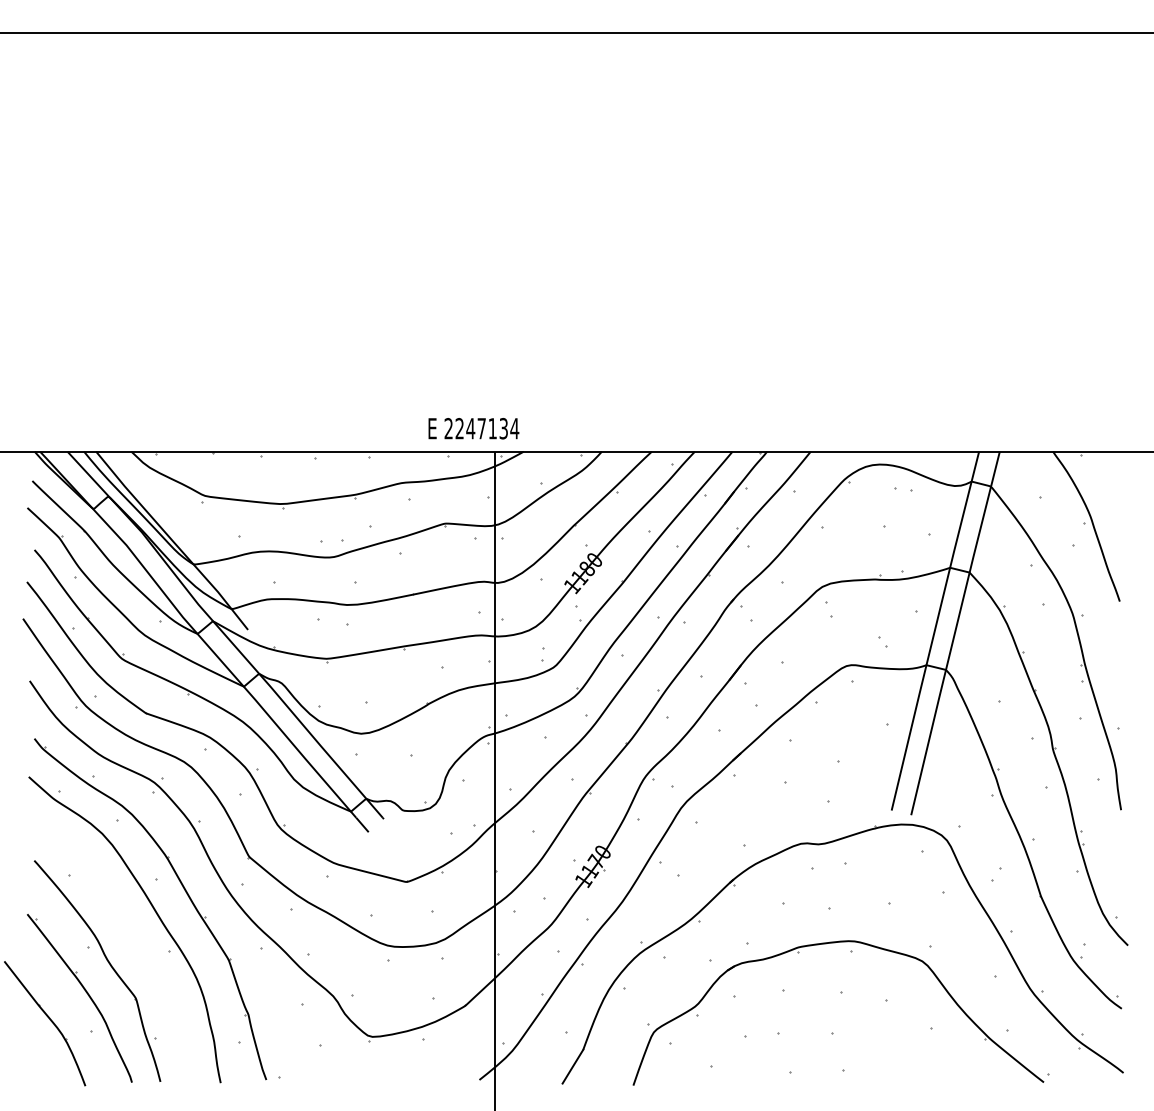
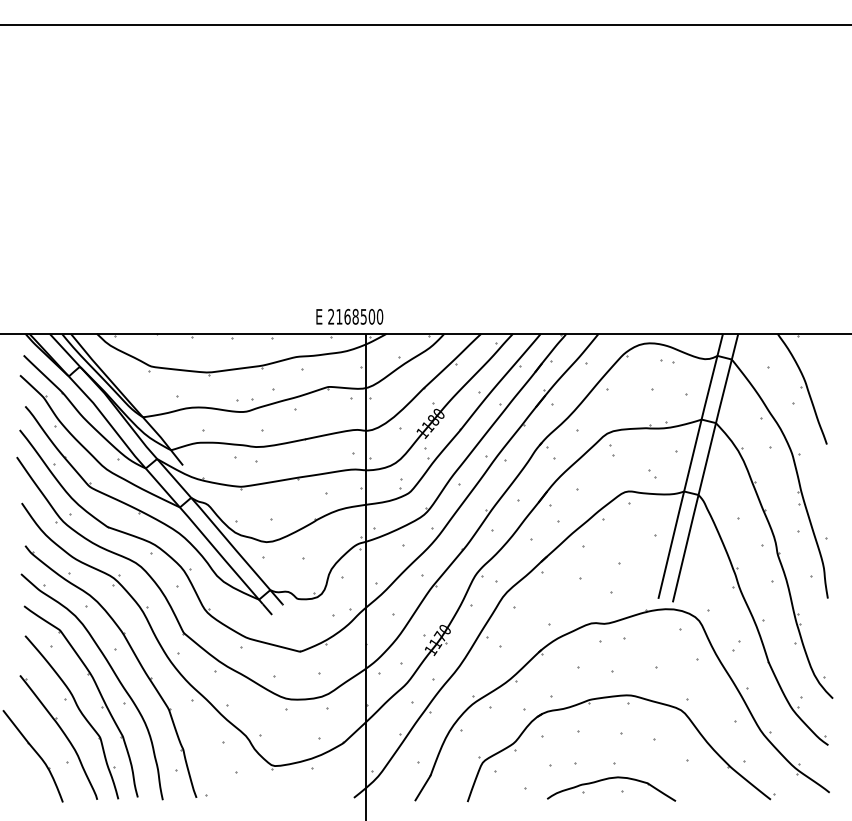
text: (487, 428) -> (359, 316), 2247134 -> 2168500
part: (134, 937) -> (99, 692), added
part: (827, 1054) -> (611, 779), added

